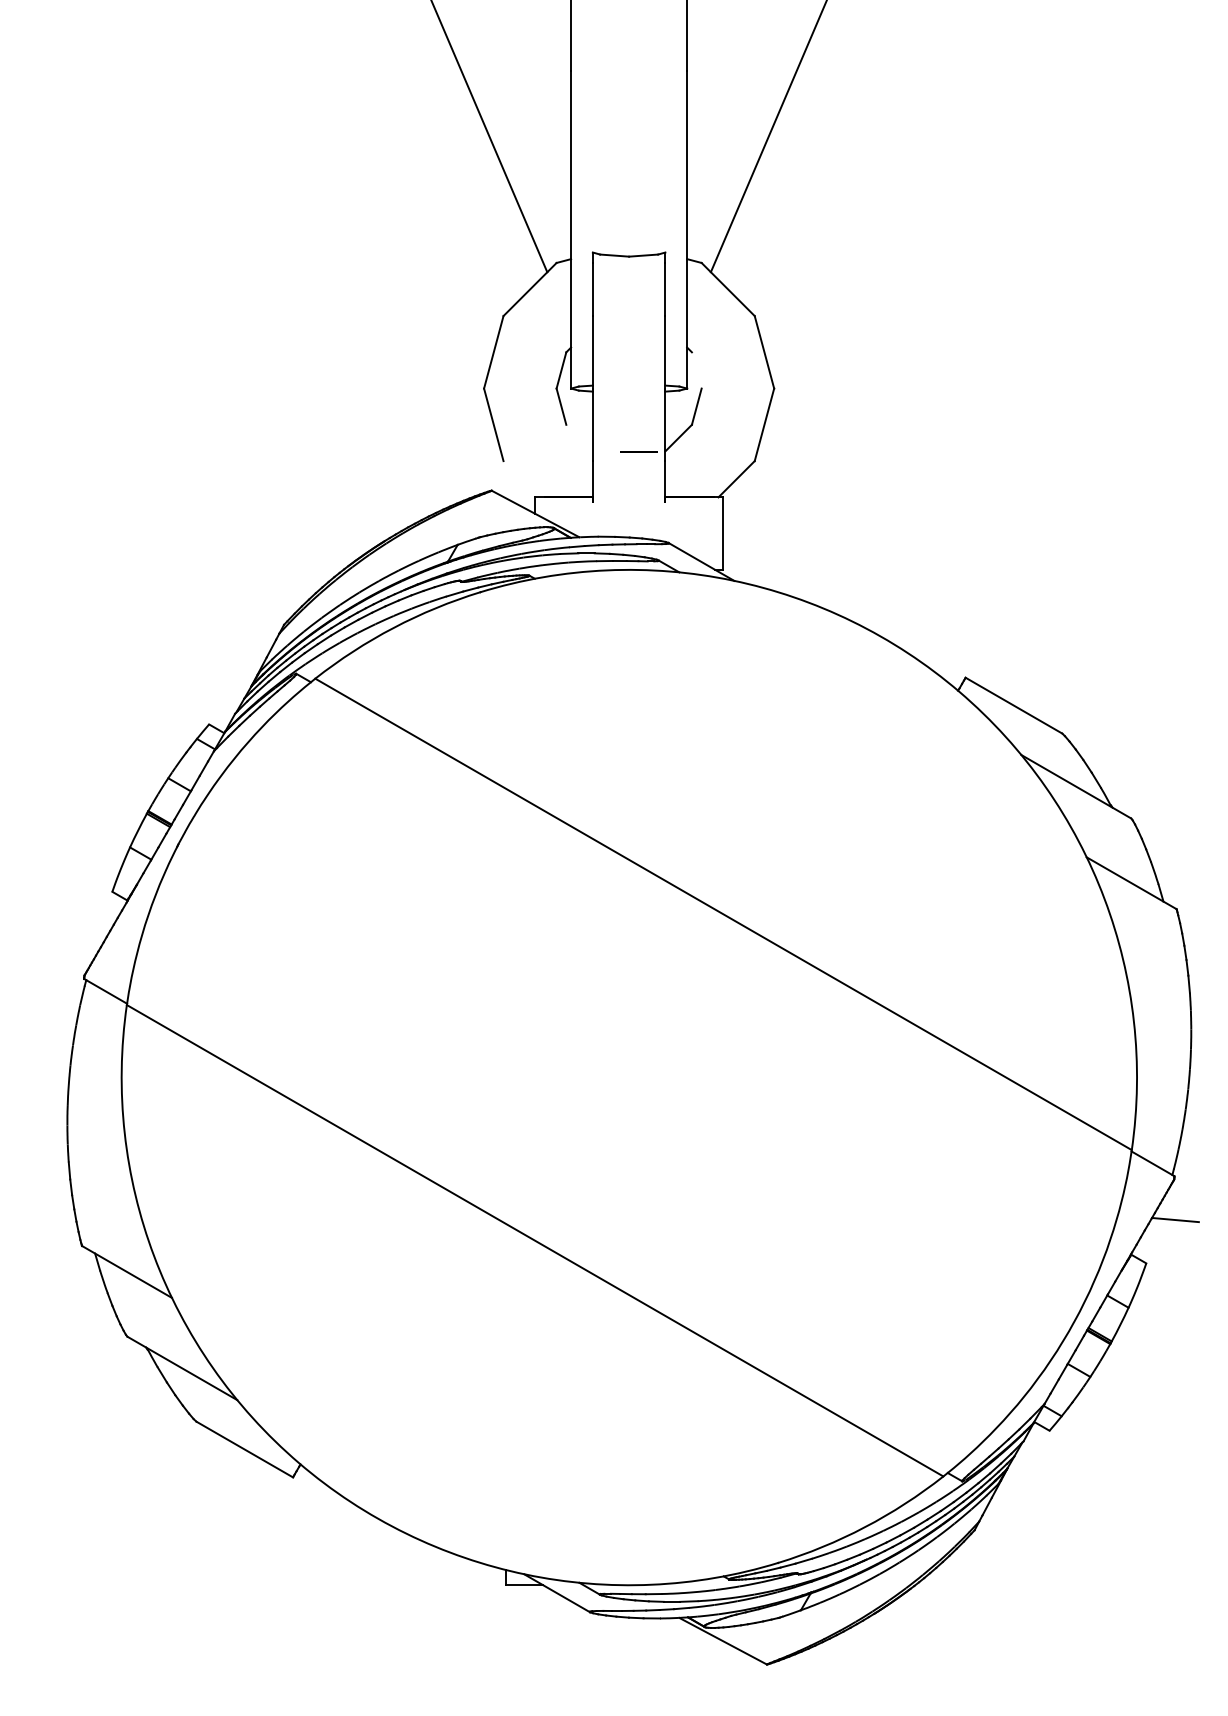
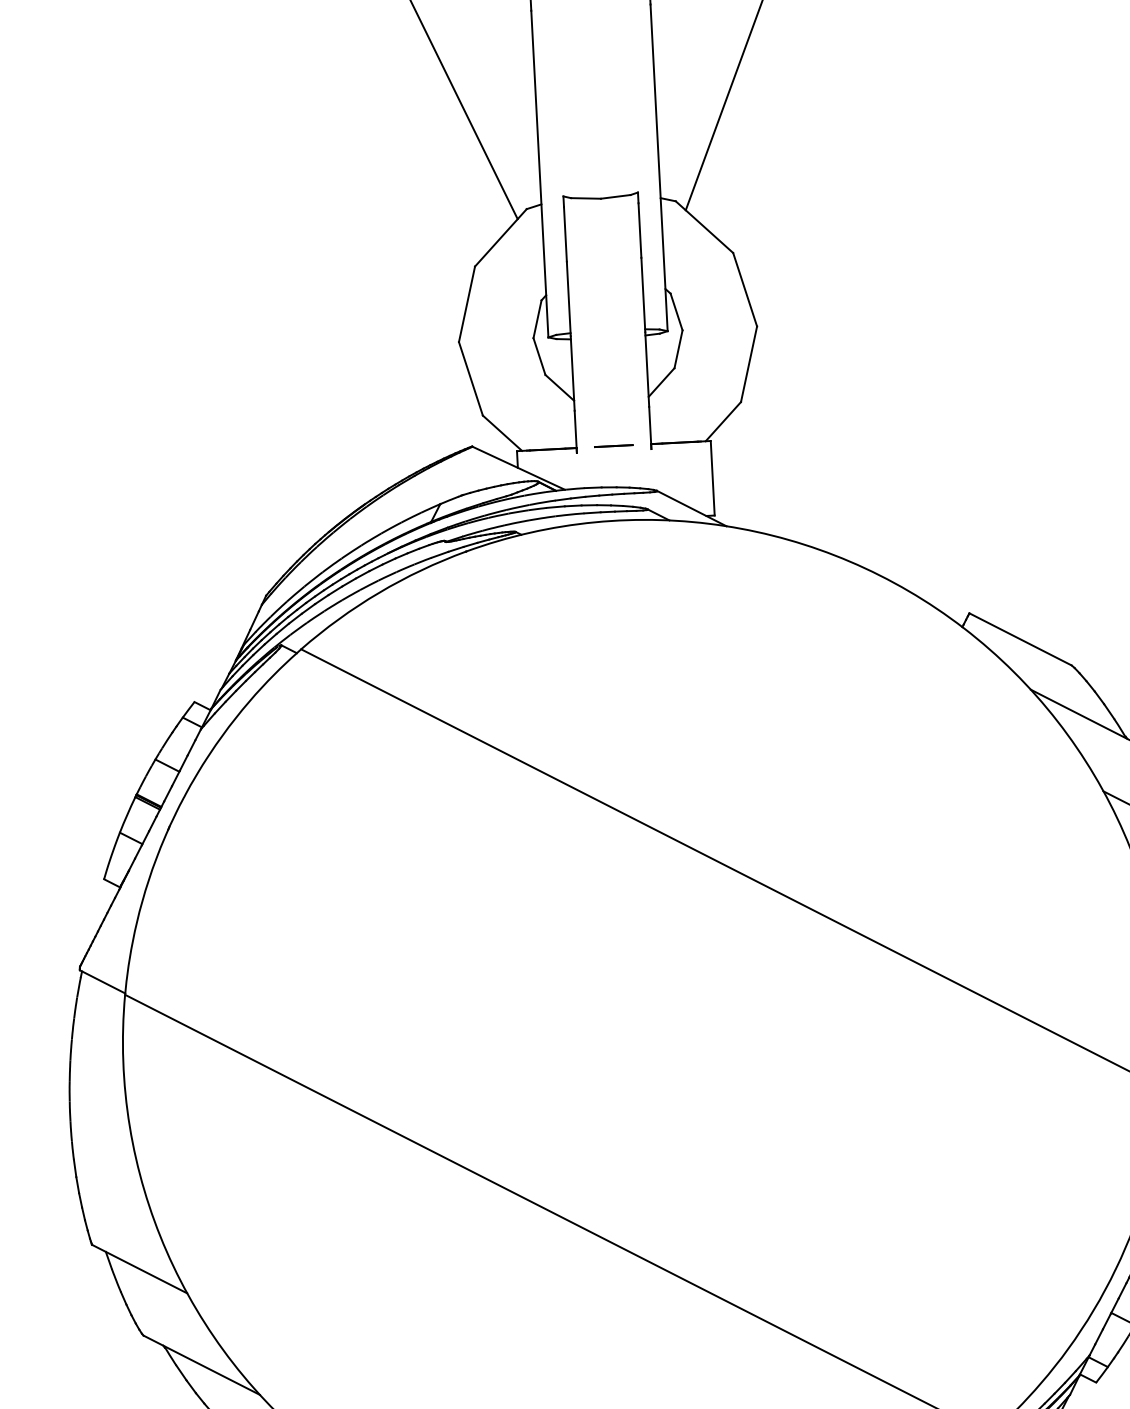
line: (696, 370) -> (676, 312), added
line: (579, 437) -> (559, 387), added
line: (638, 451) -> (613, 445), moved
line: (521, 479) -> (502, 433), added

